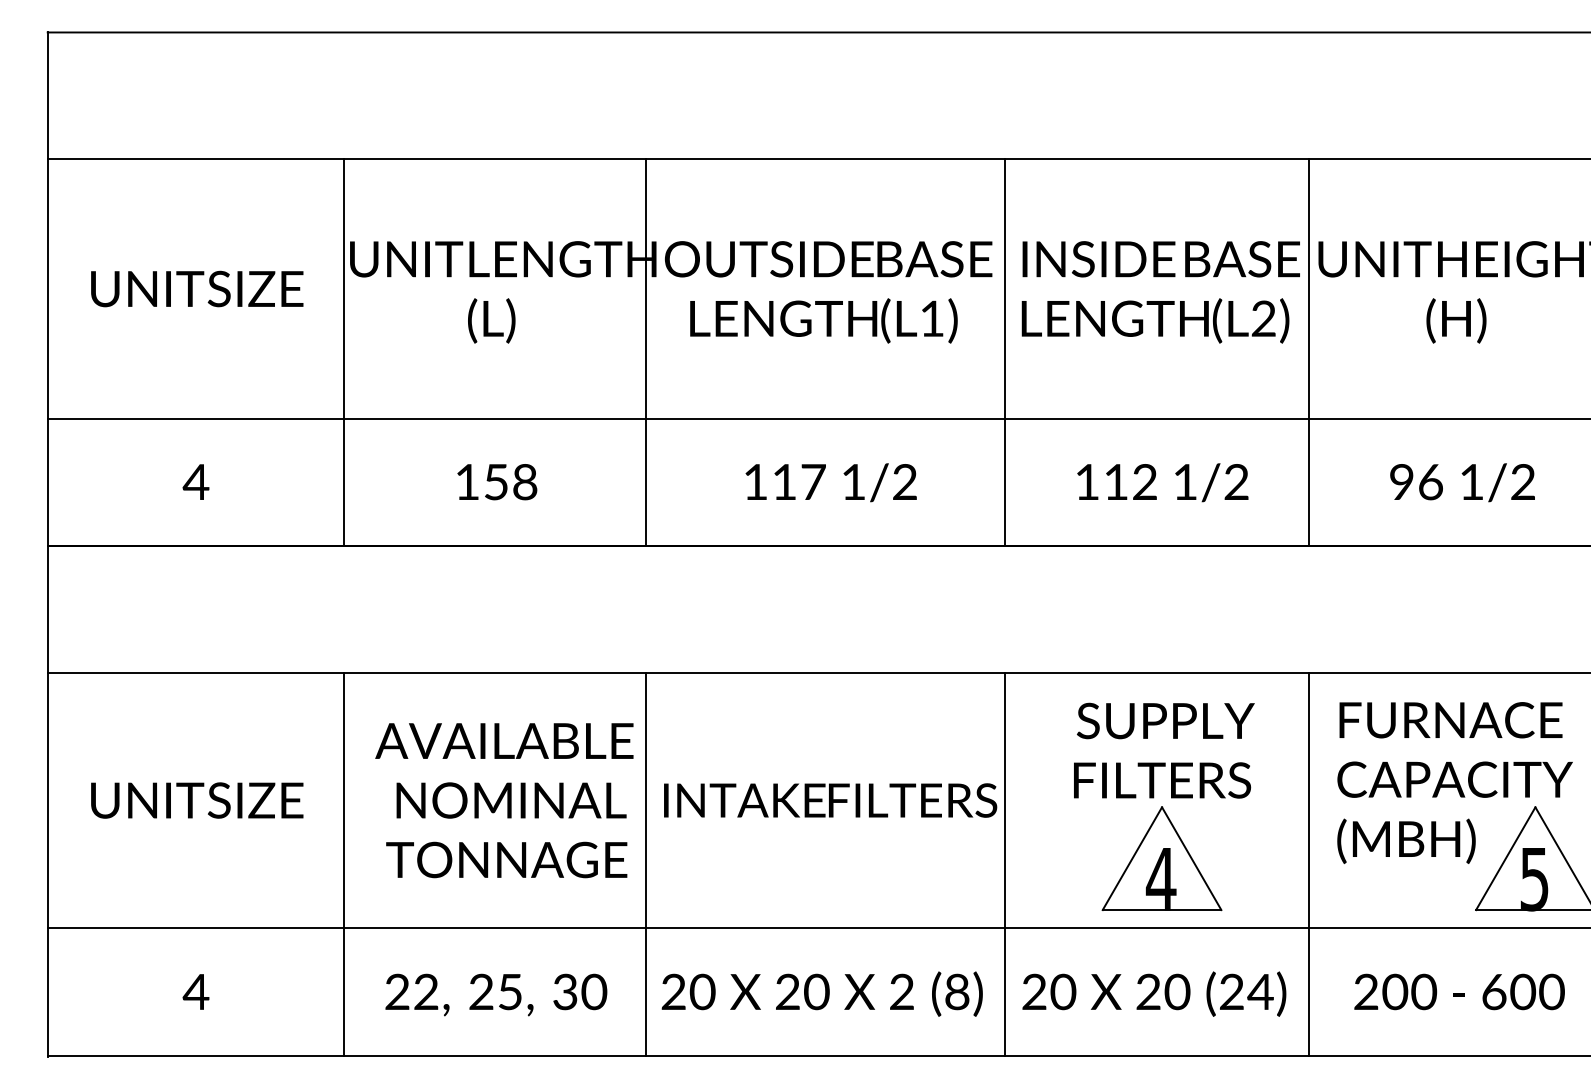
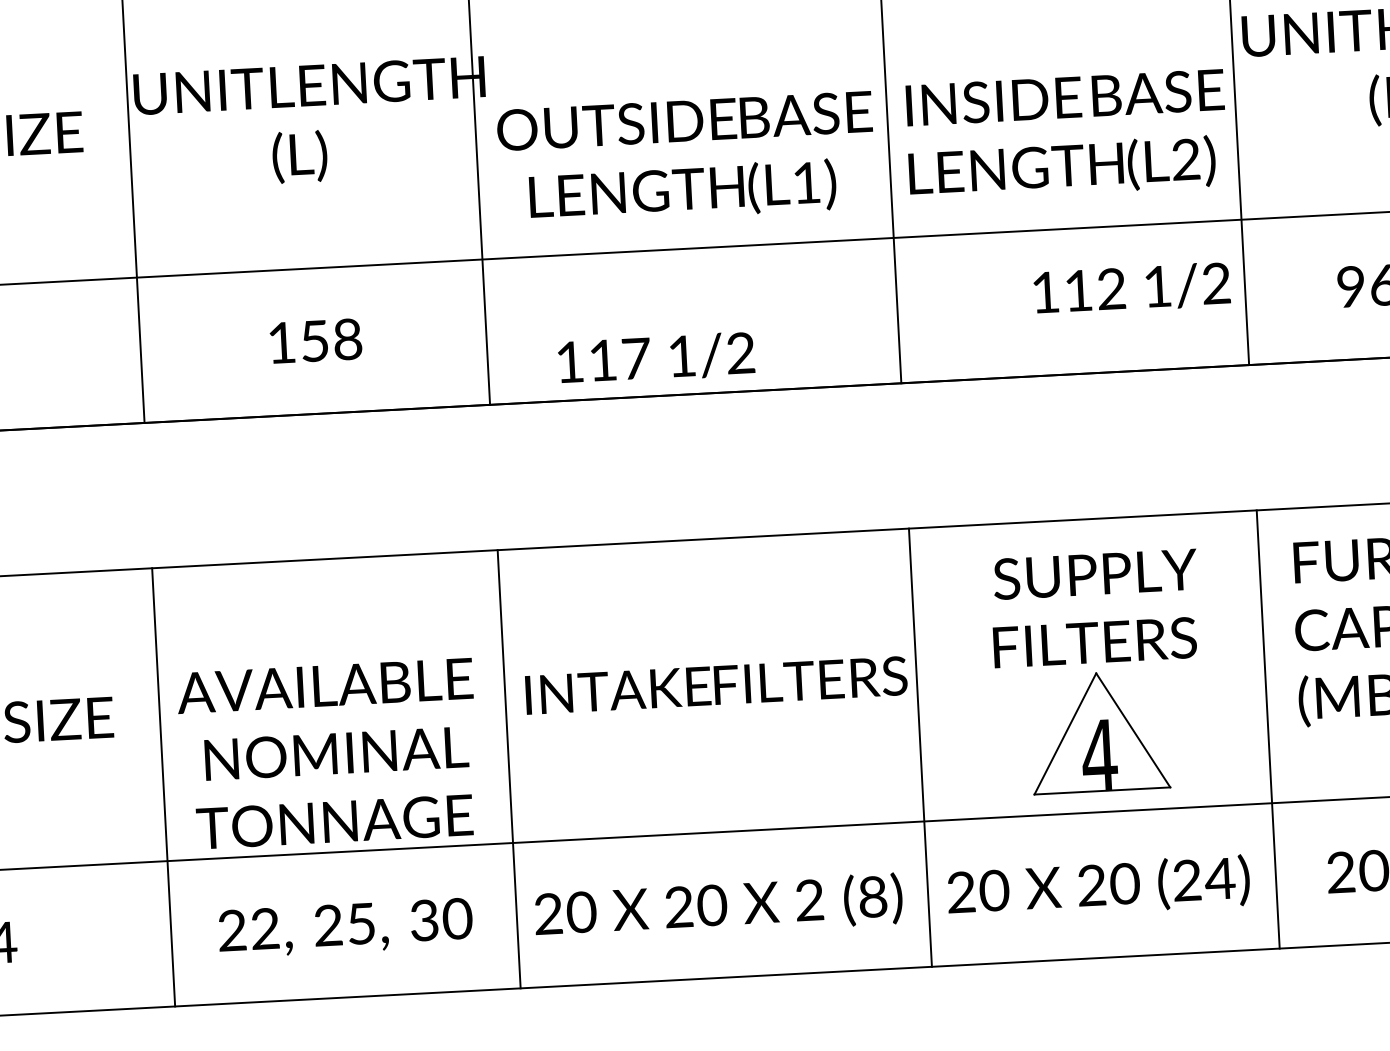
text: (828, 292) -> (686, 159), moved
text: (1160, 292) -> (1066, 135), moved
text: (830, 482) -> (655, 358), moved
text: (1162, 482) -> (1131, 288), moved
text: (504, 800) -> (328, 753), moved

